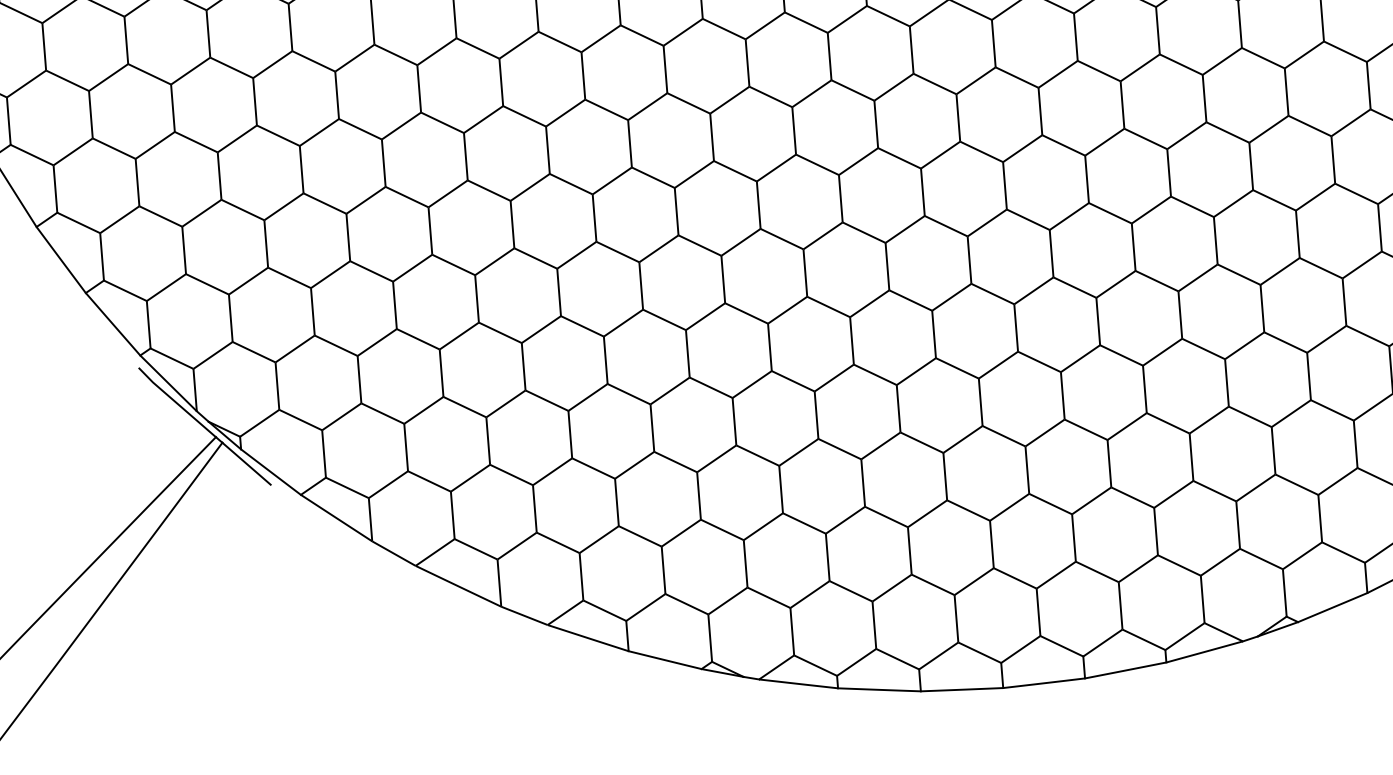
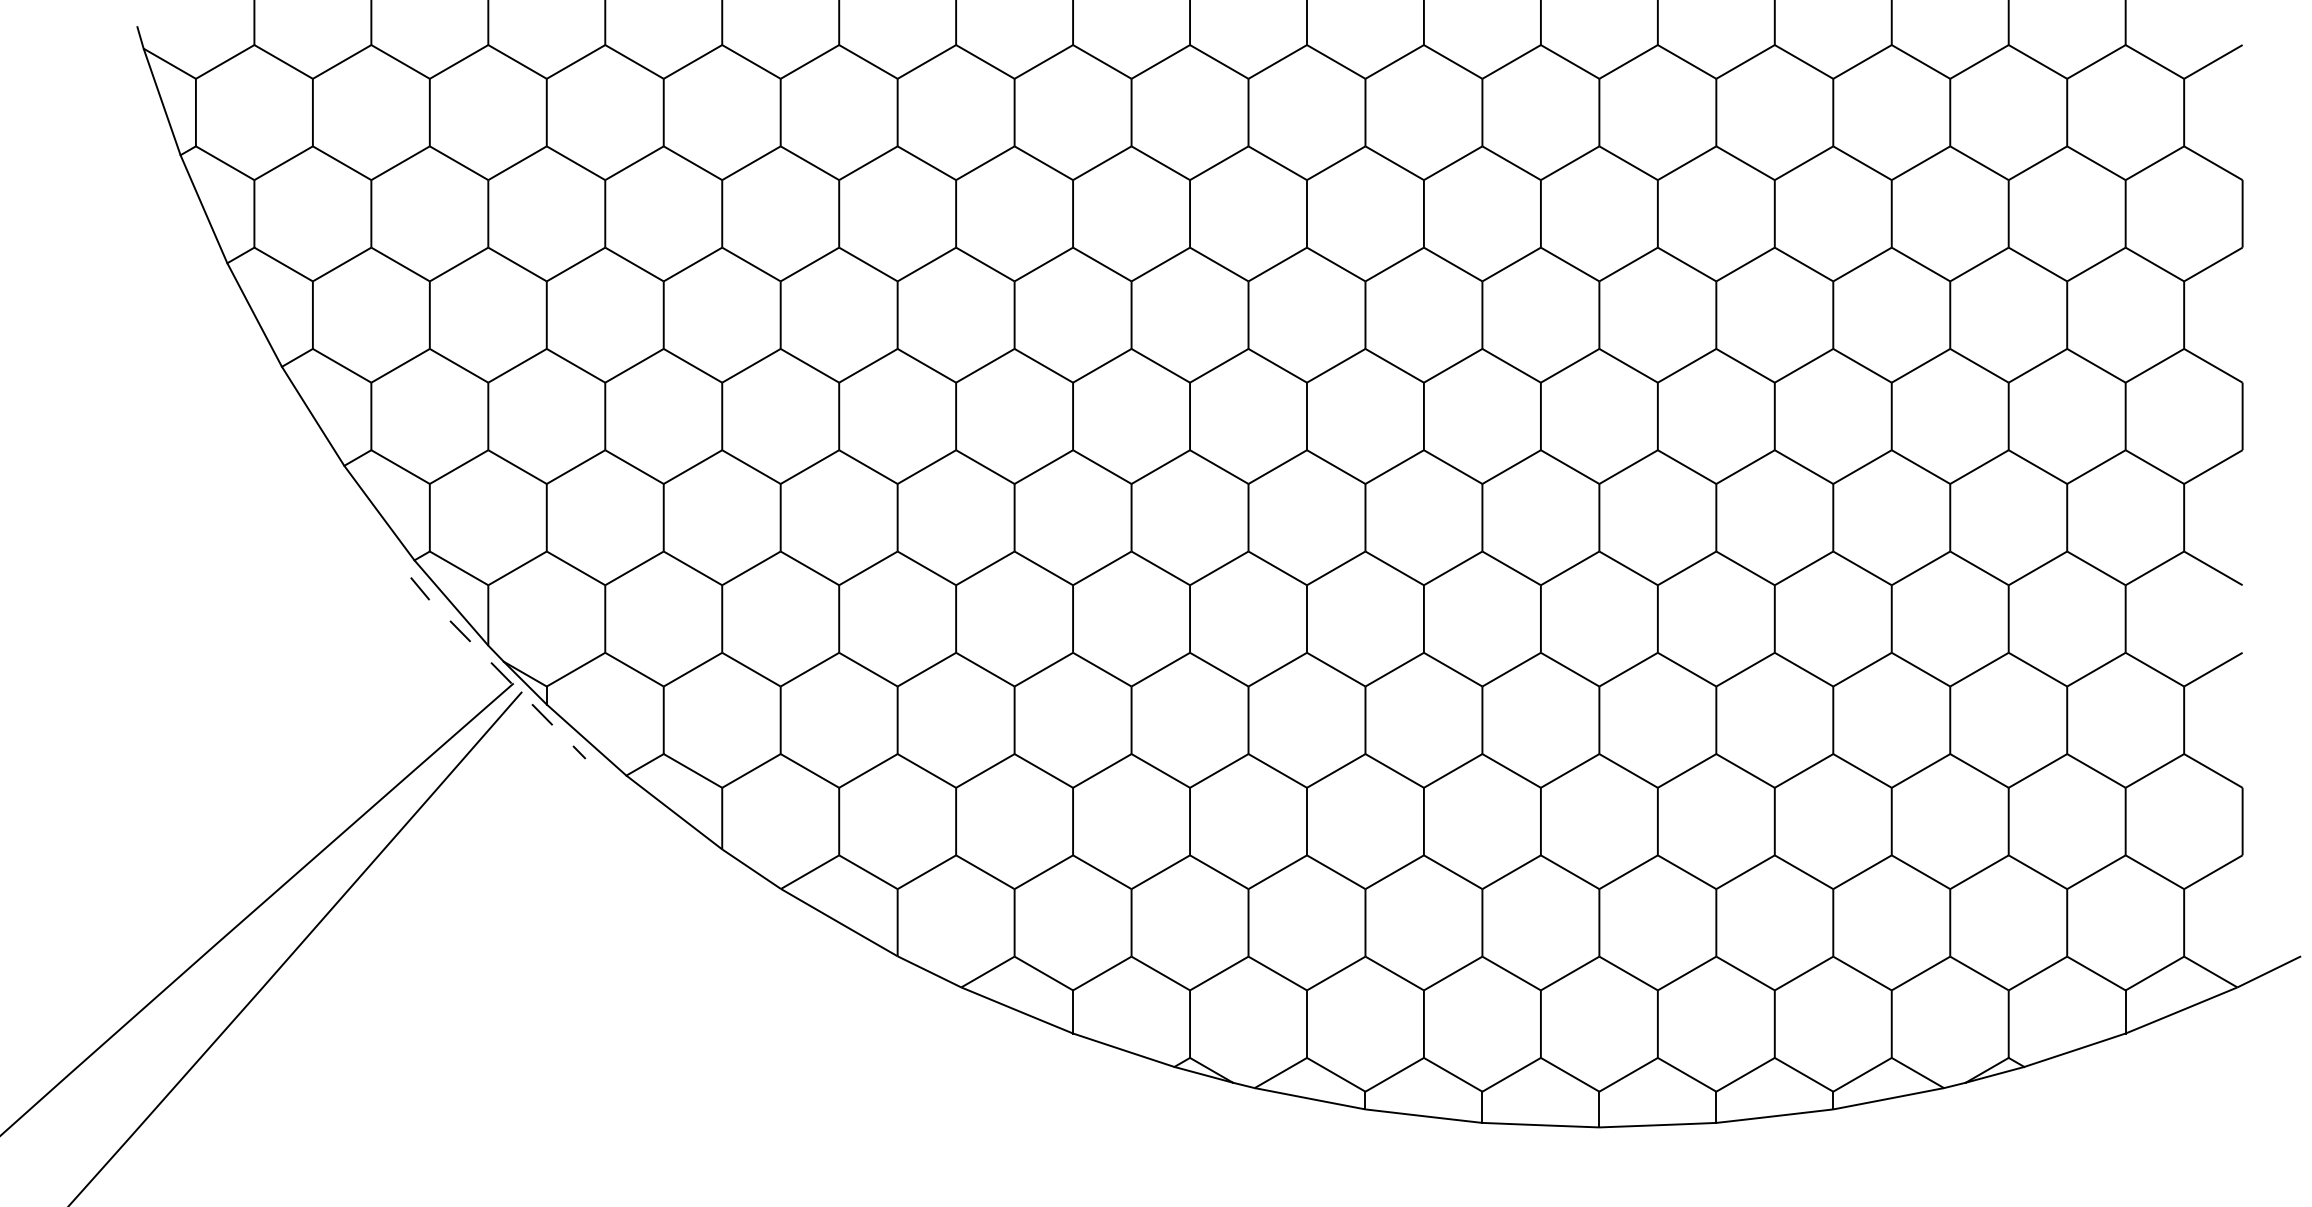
line: (203, 426) -> (496, 668), solid -> dashed

